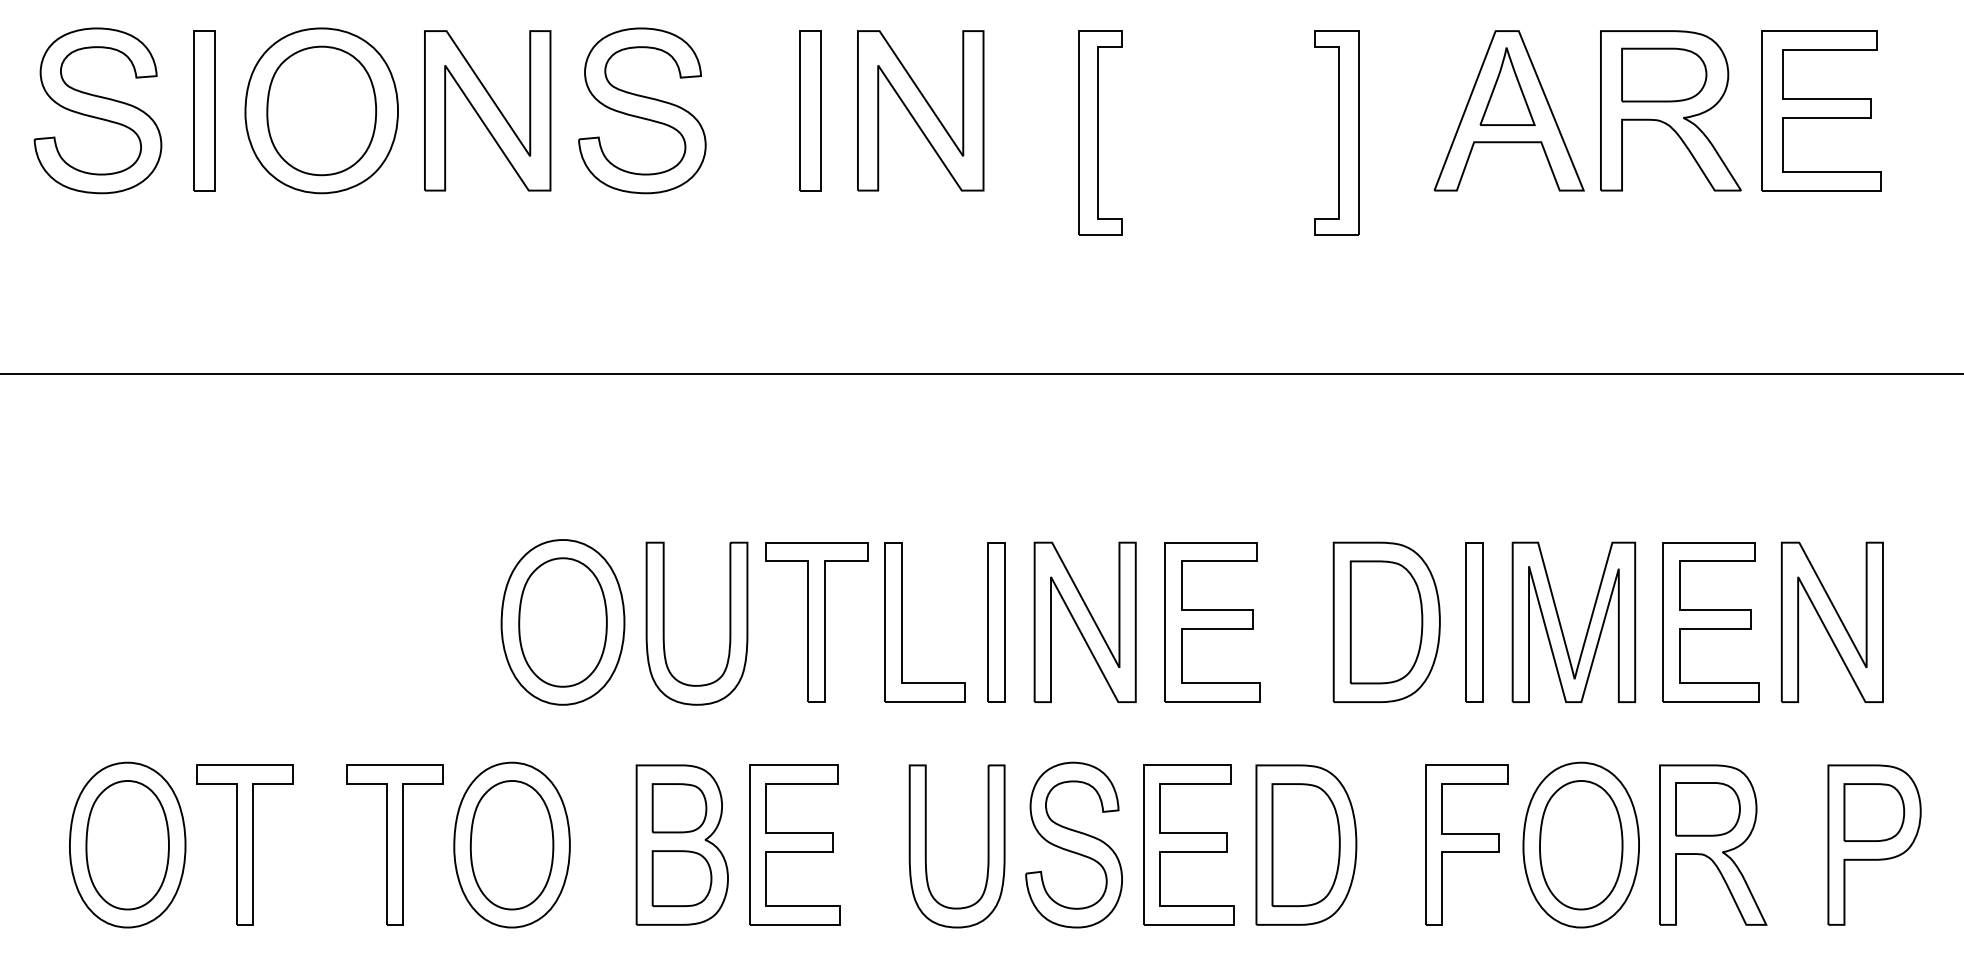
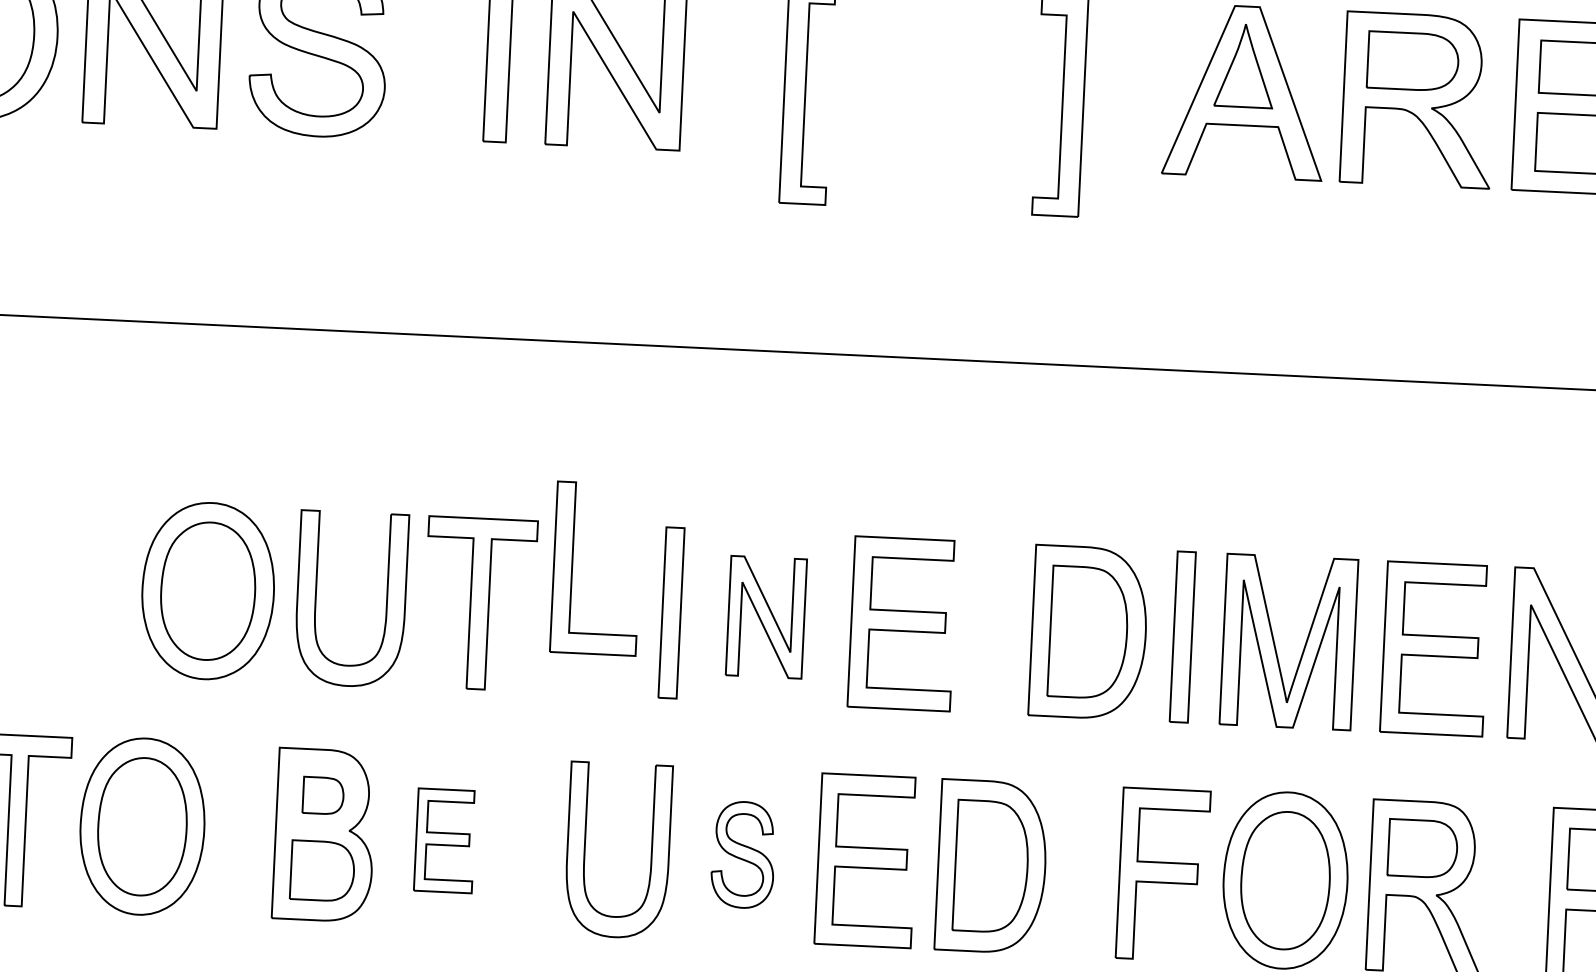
part: (1084, 621) -> (765, 616), size x0.7
part: (902, 622) -> (573, 567), moved
part: (679, 808) -> (323, 795), size x0.7
part: (794, 844) -> (444, 840), size x0.6
part: (1073, 844) -> (742, 854), size x0.6

